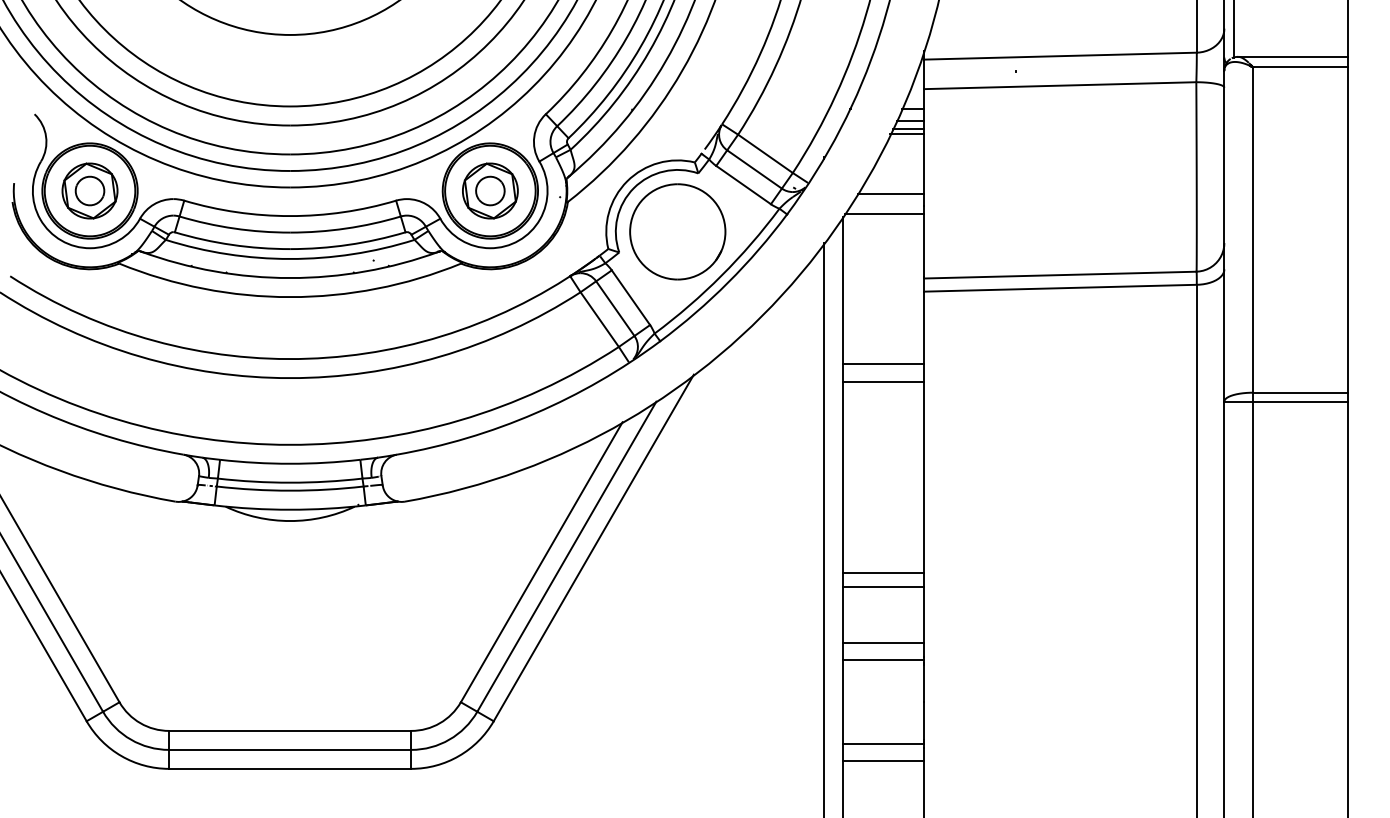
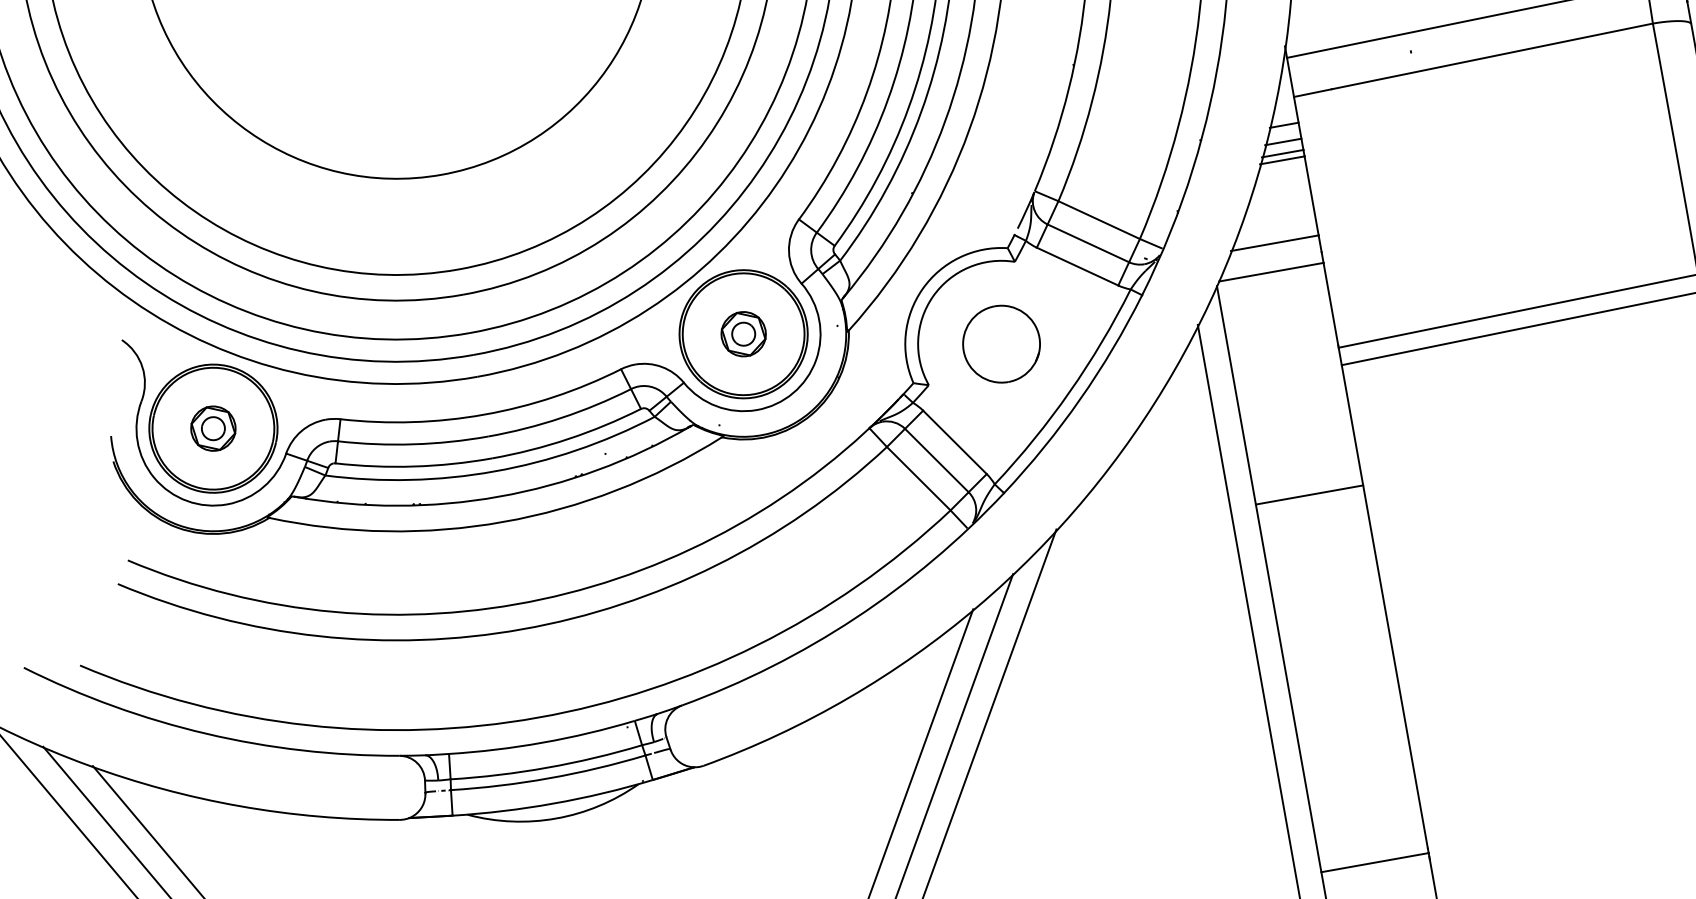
part: (89, 190) -> (212, 428), size x0.6
part: (490, 190) -> (743, 333), size x0.6
part: (677, 231) -> (1000, 343), size x0.6
line: (883, 364) -> (1305, 471), removed
line: (883, 572) -> (1354, 746), removed
line: (883, 586) -> (1357, 765), removed
line: (883, 643) -> (1370, 840), removed

